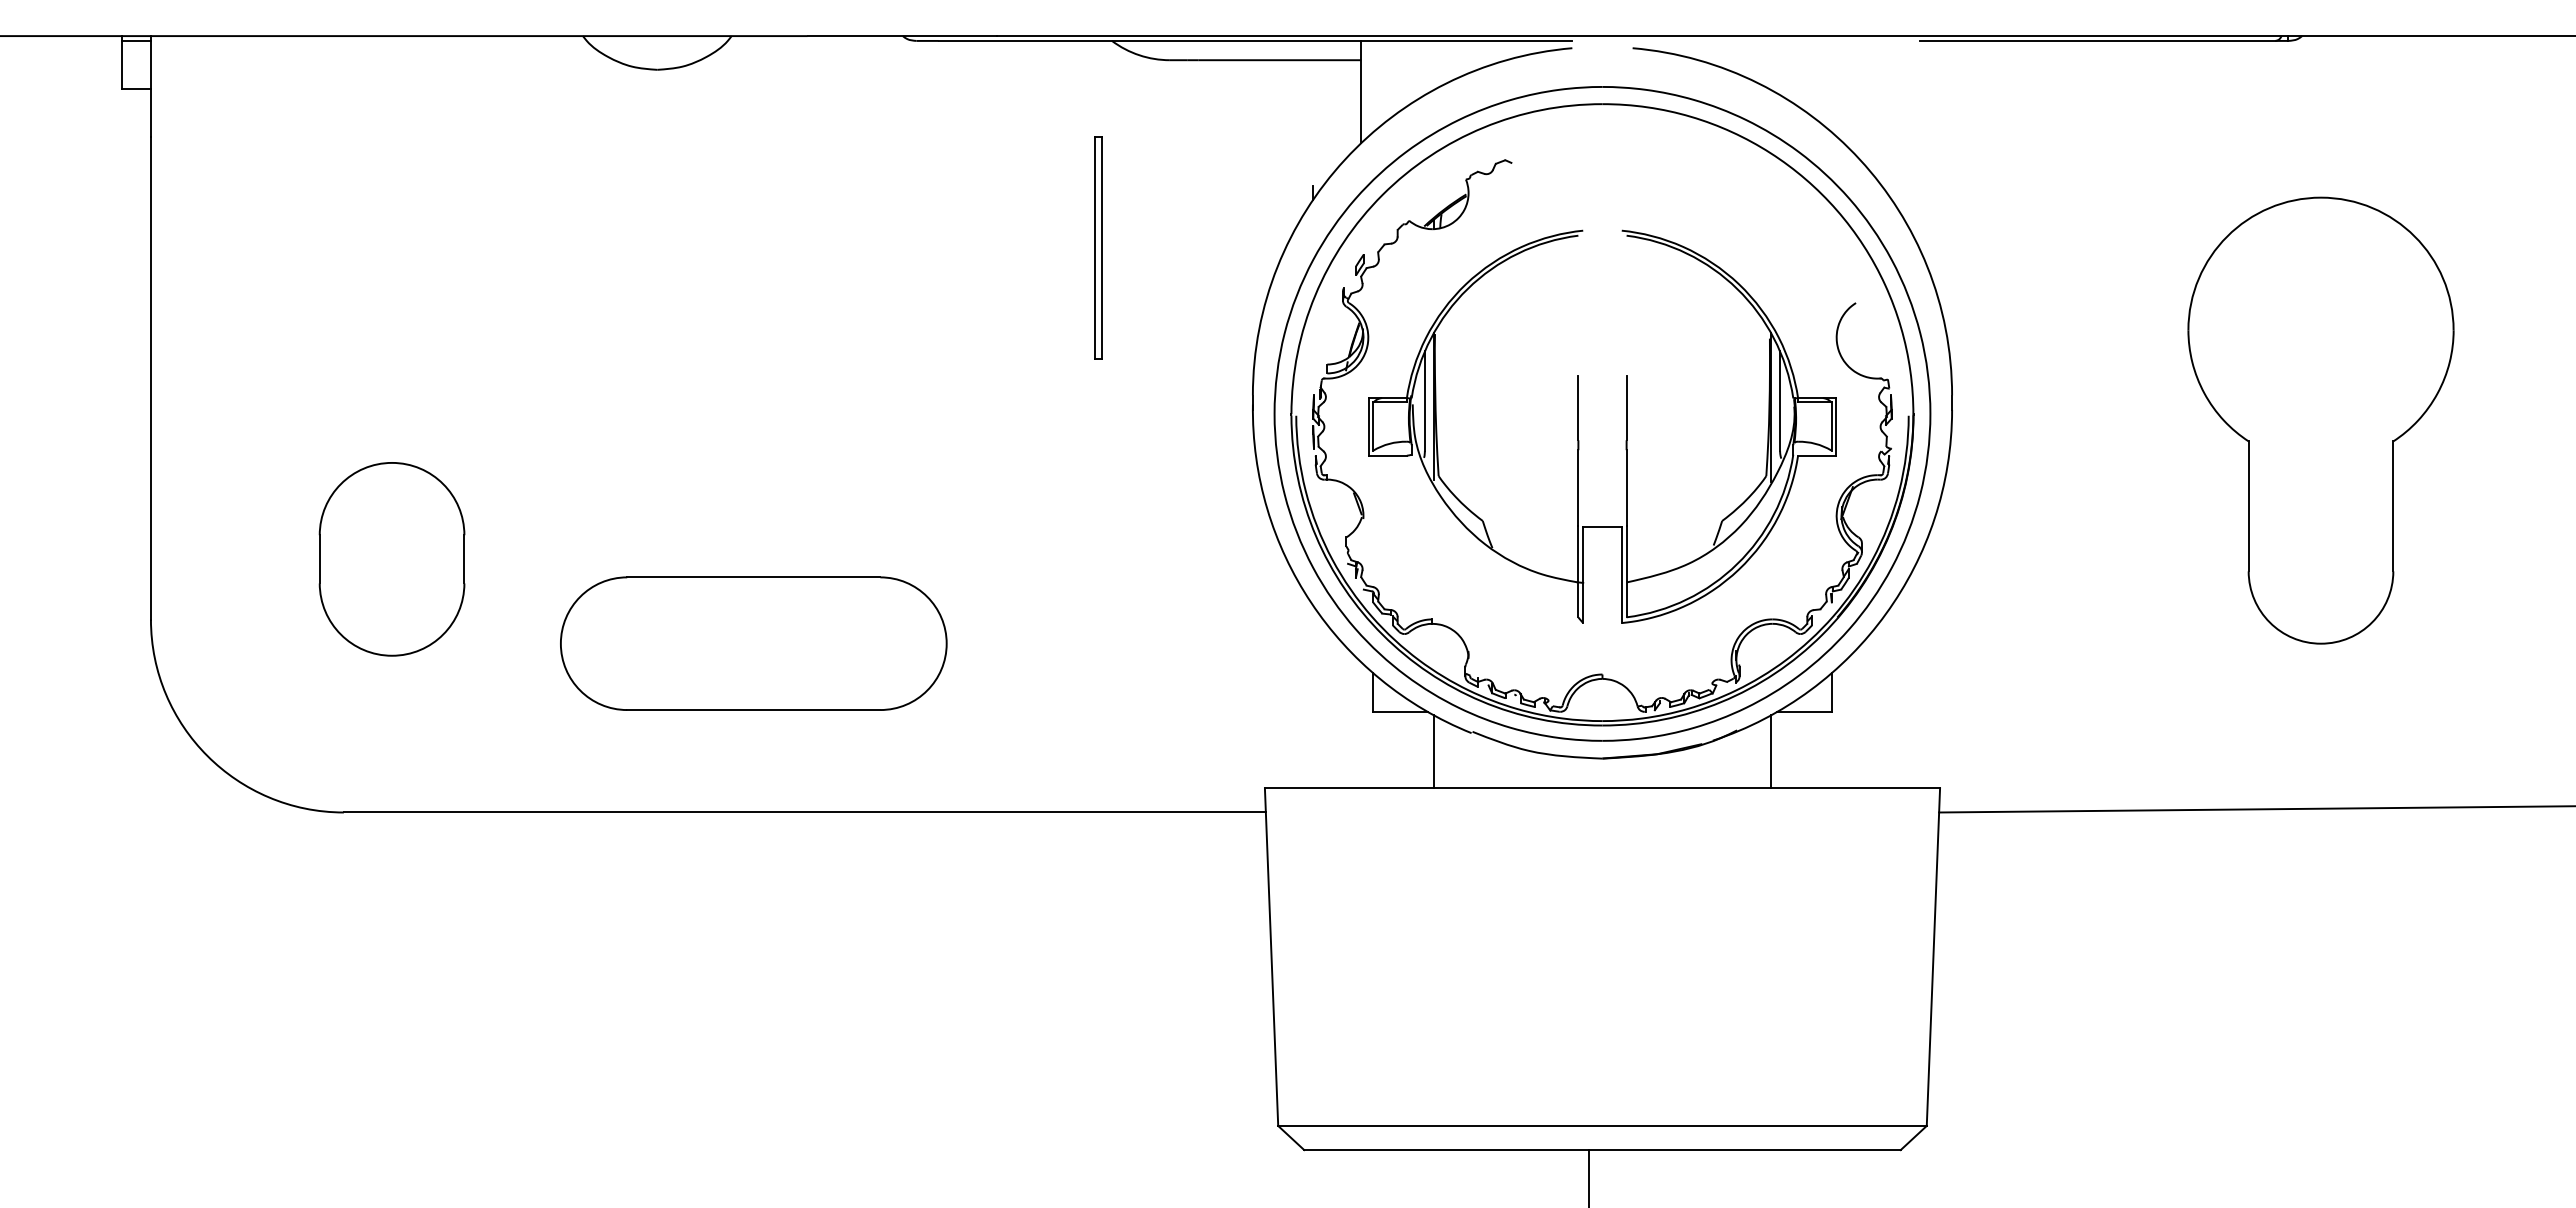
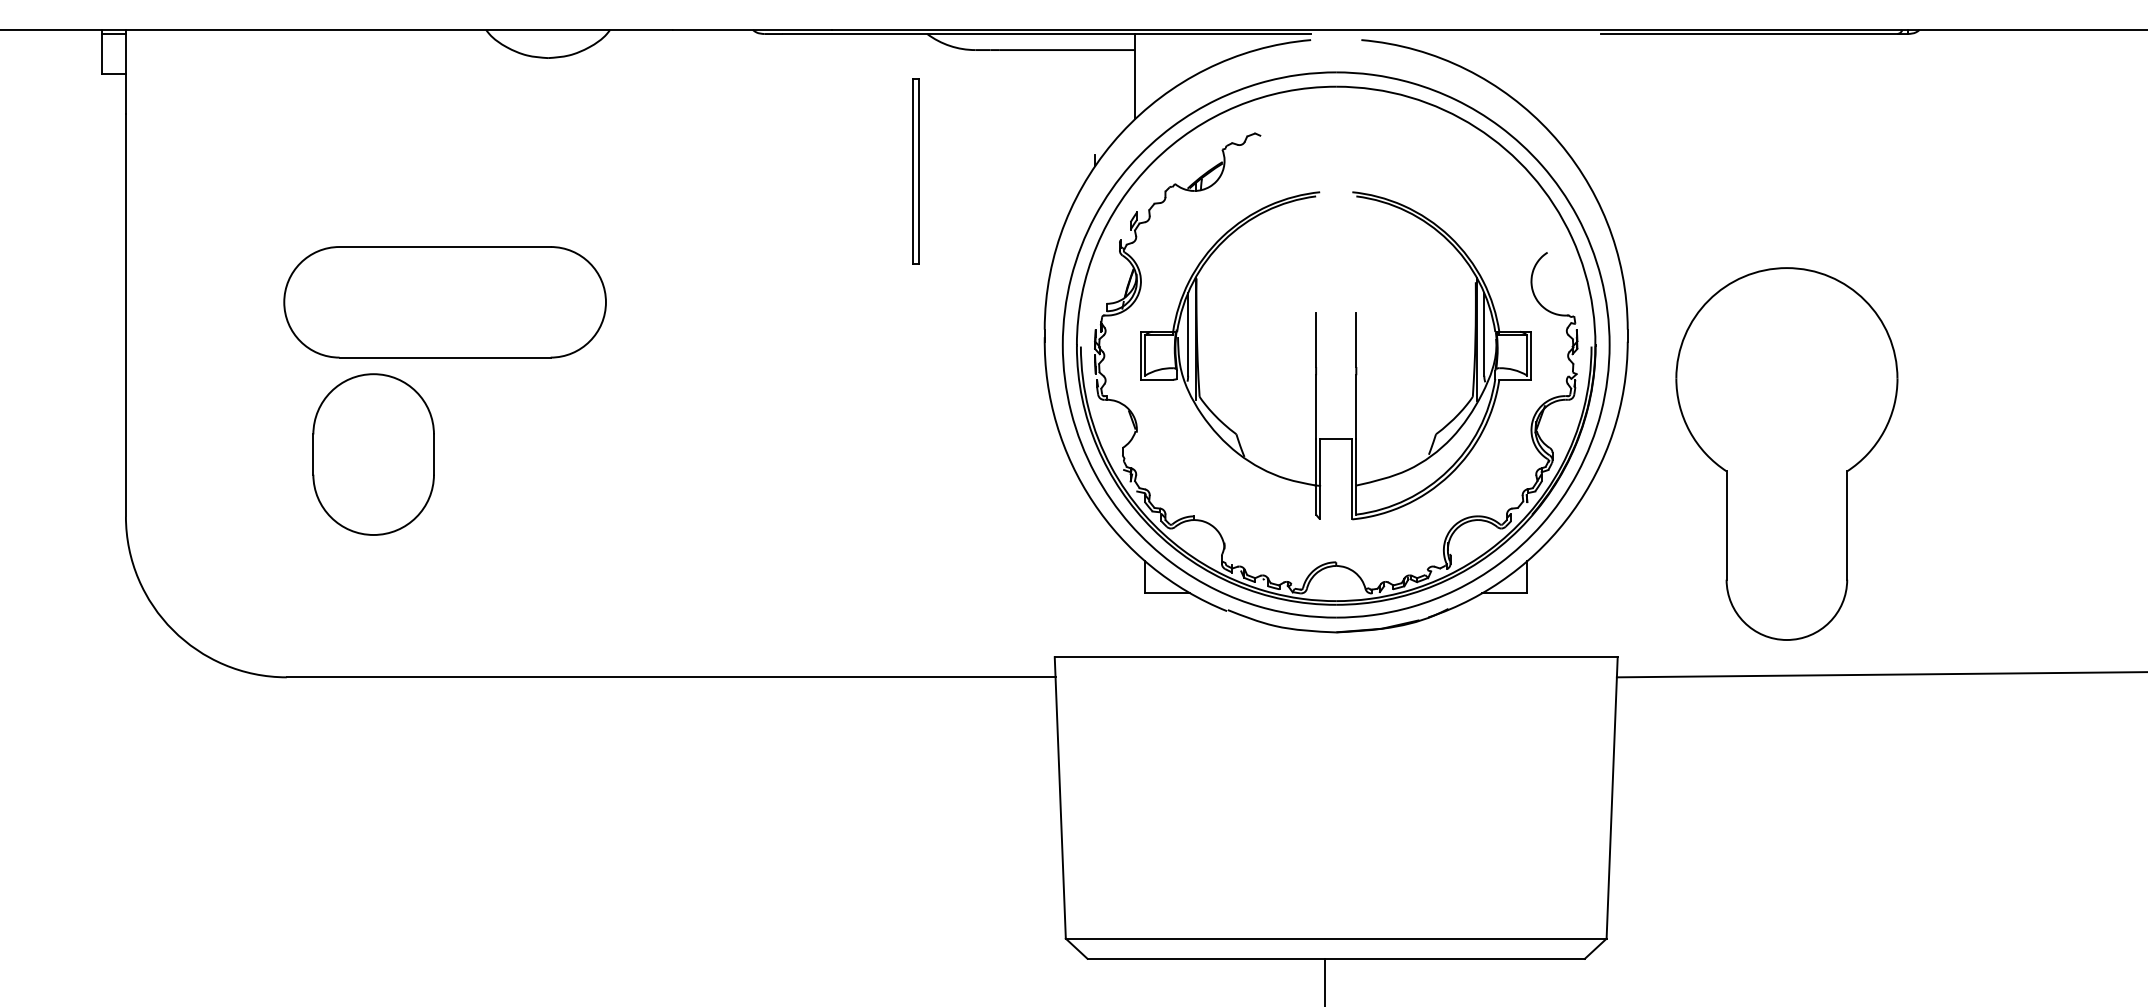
part: (1098, 247) -> (915, 170), moved
part: (2320, 420) -> (1786, 453), moved
part: (391, 559) -> (373, 454), moved
part: (753, 643) -> (444, 302), moved
line: (1433, 751) -> (1195, 626), removed
line: (1771, 751) -> (1477, 626), removed

